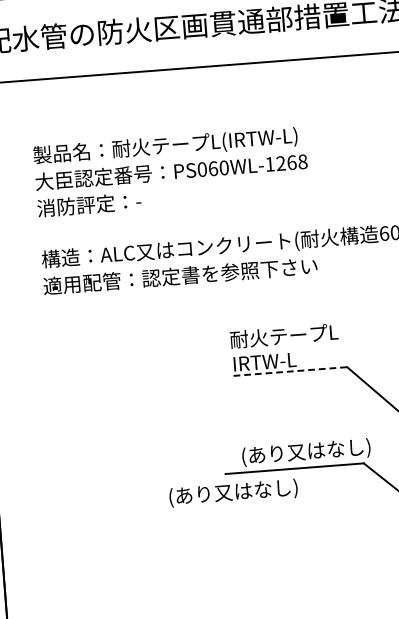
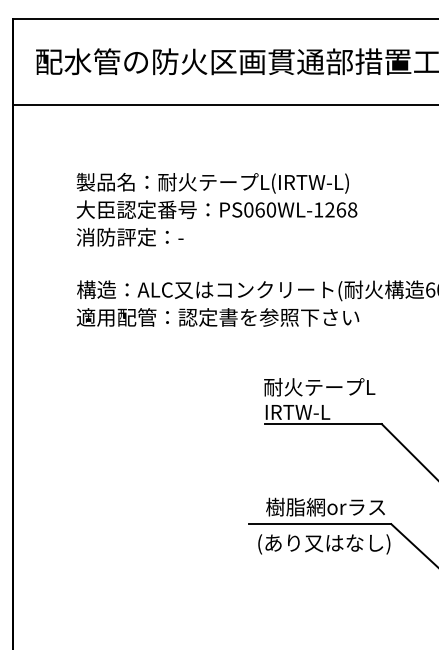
line: (290, 371) -> (323, 424), dashed -> solid
text: (305, 451) -> (332, 507), (あり又はなし) -> 樹脂網orラス
text: (233, 493) -> (324, 544), moved

